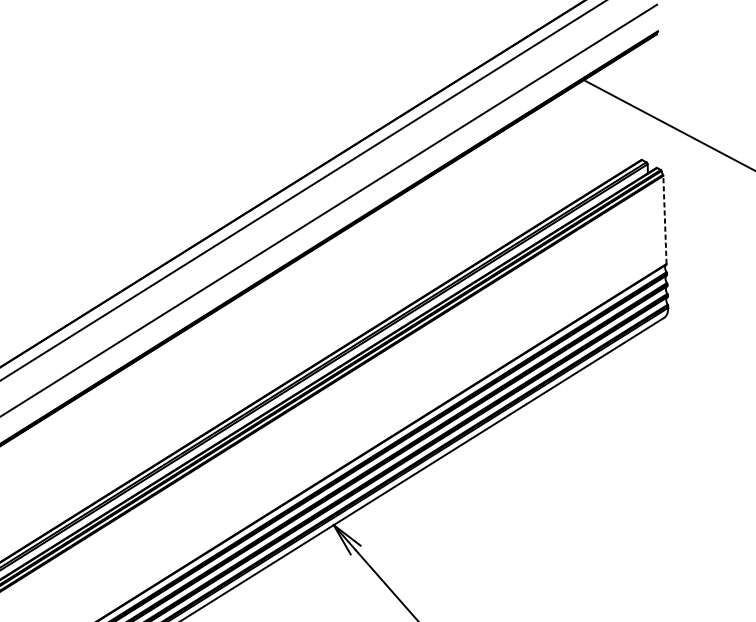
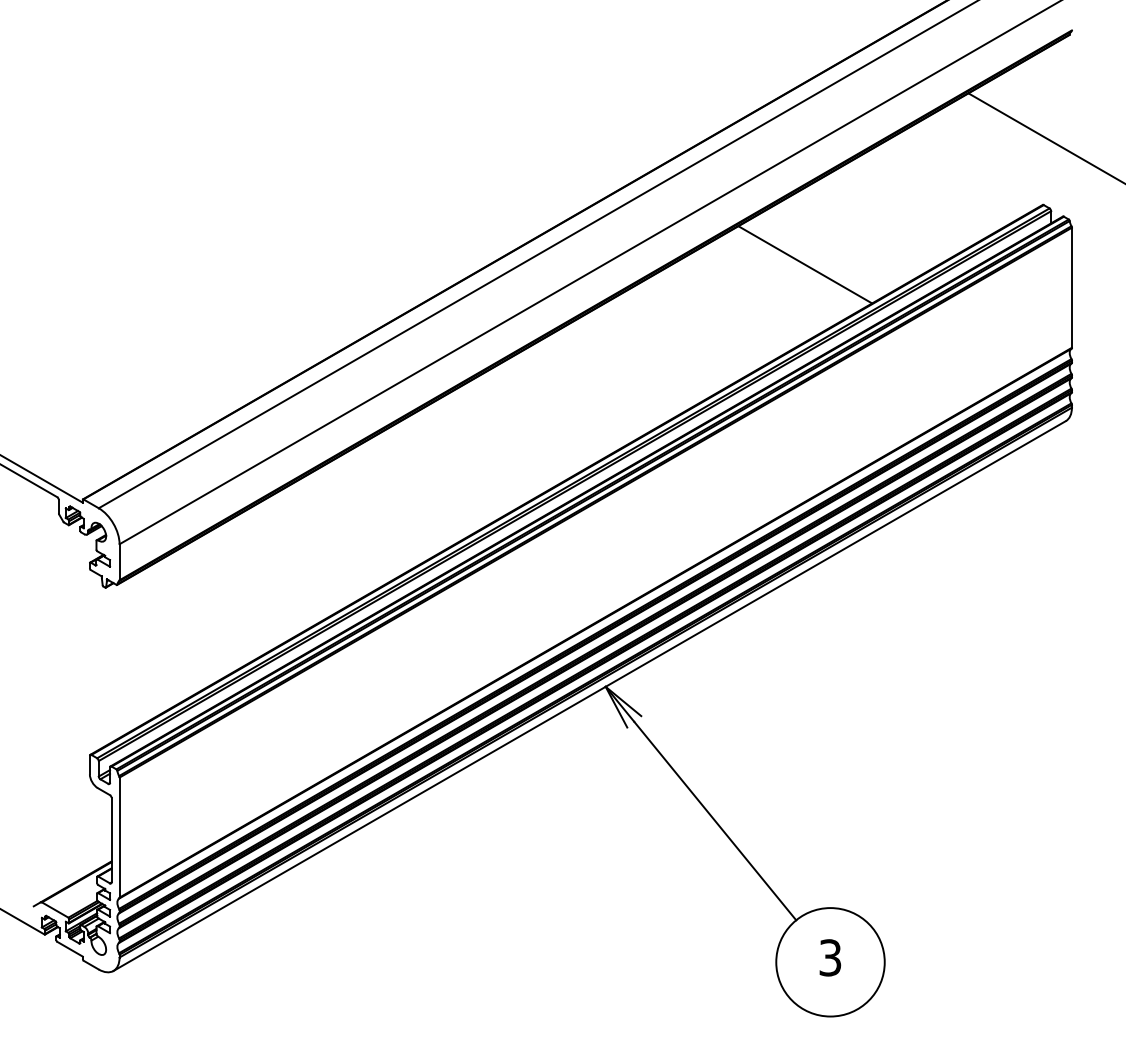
line: (468, 210) -> (805, 264), added
line: (664, 219) -> (1071, 287), dashed -> solid

